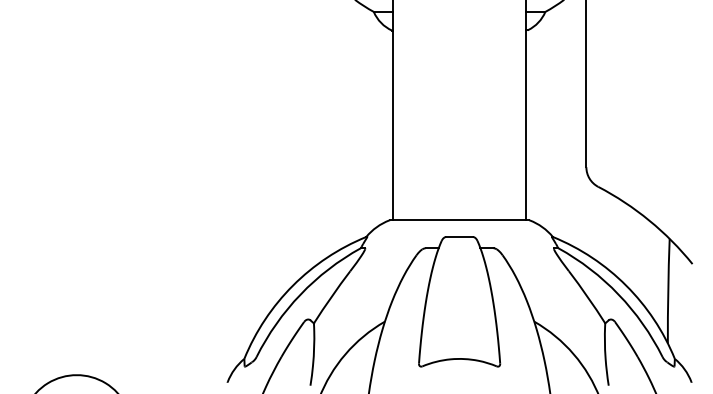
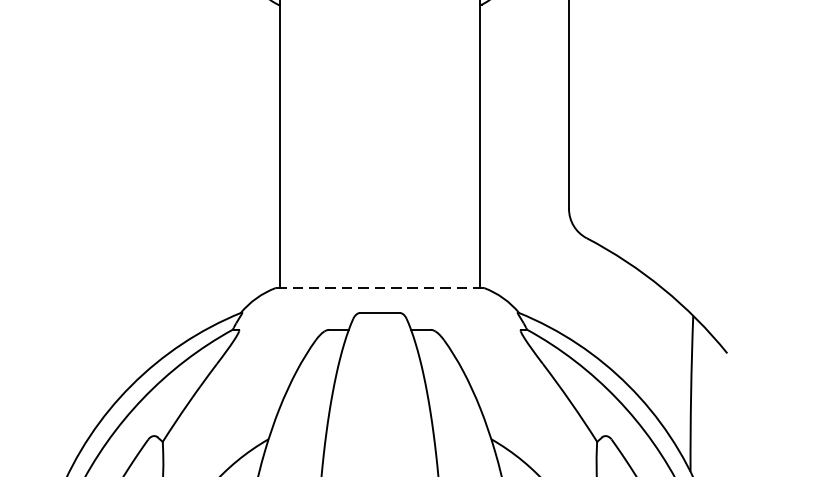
line: (459, 220) -> (379, 288), solid -> dashed

